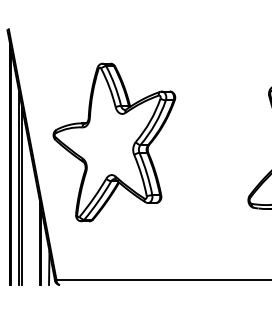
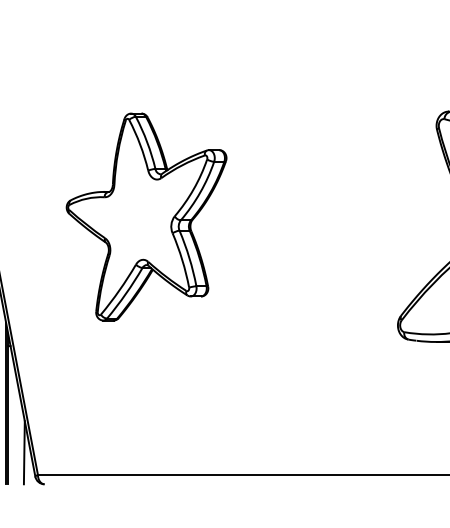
part: (114, 142) -> (146, 217), size x0.7

